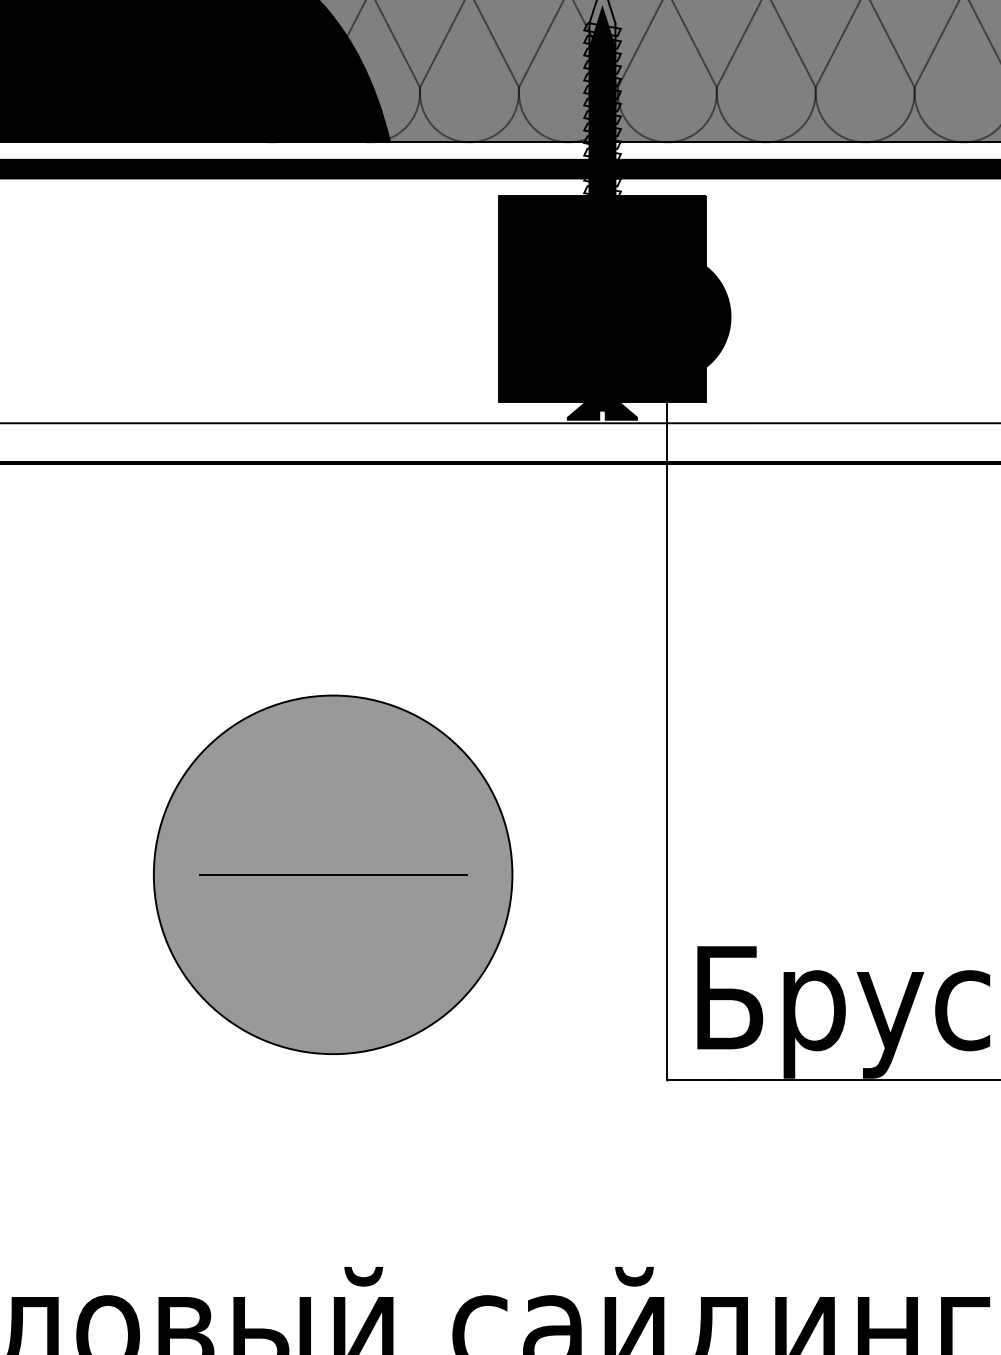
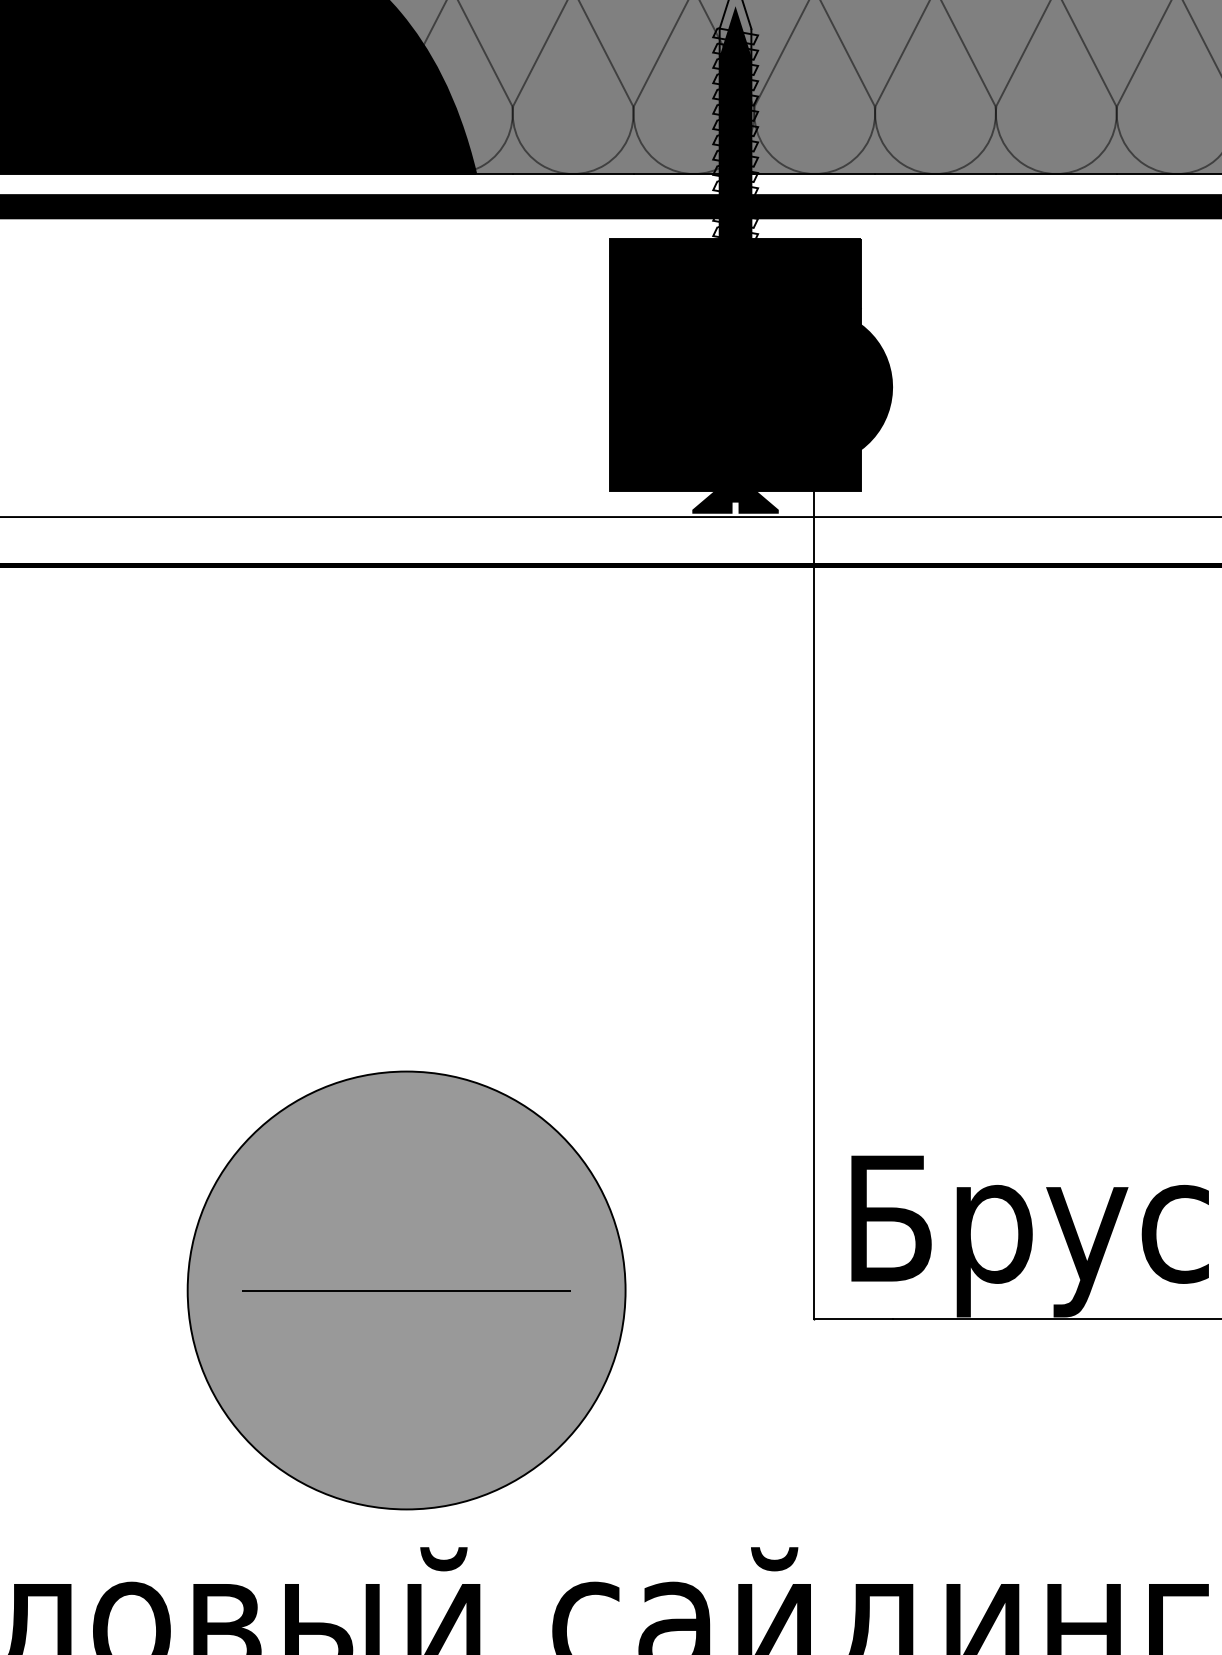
part: (333, 874) -> (406, 1290), moved

